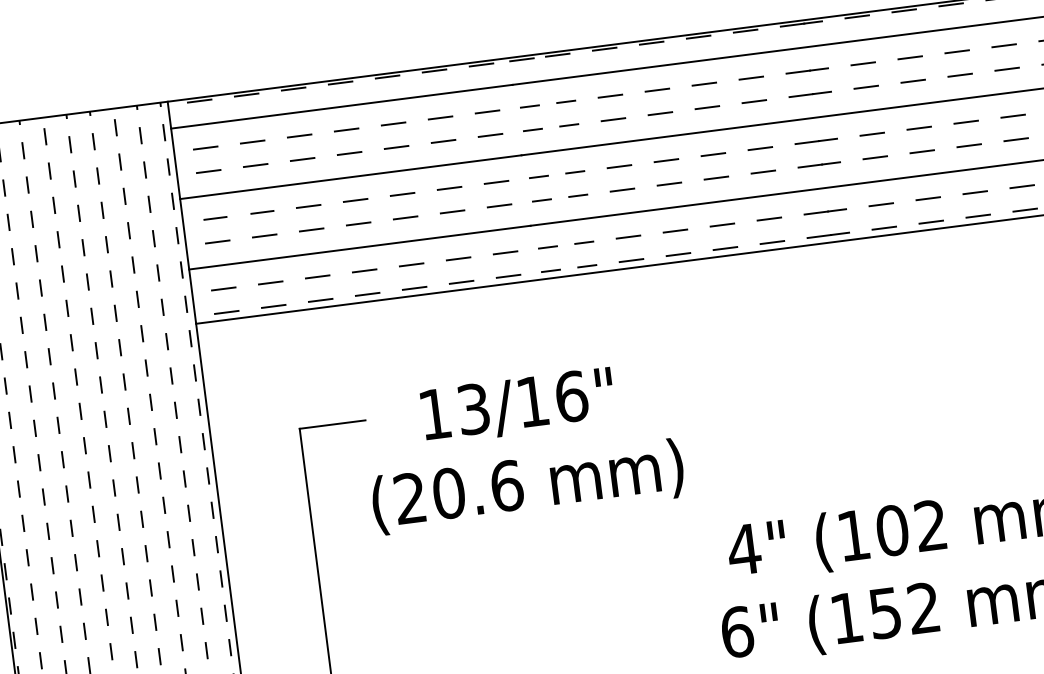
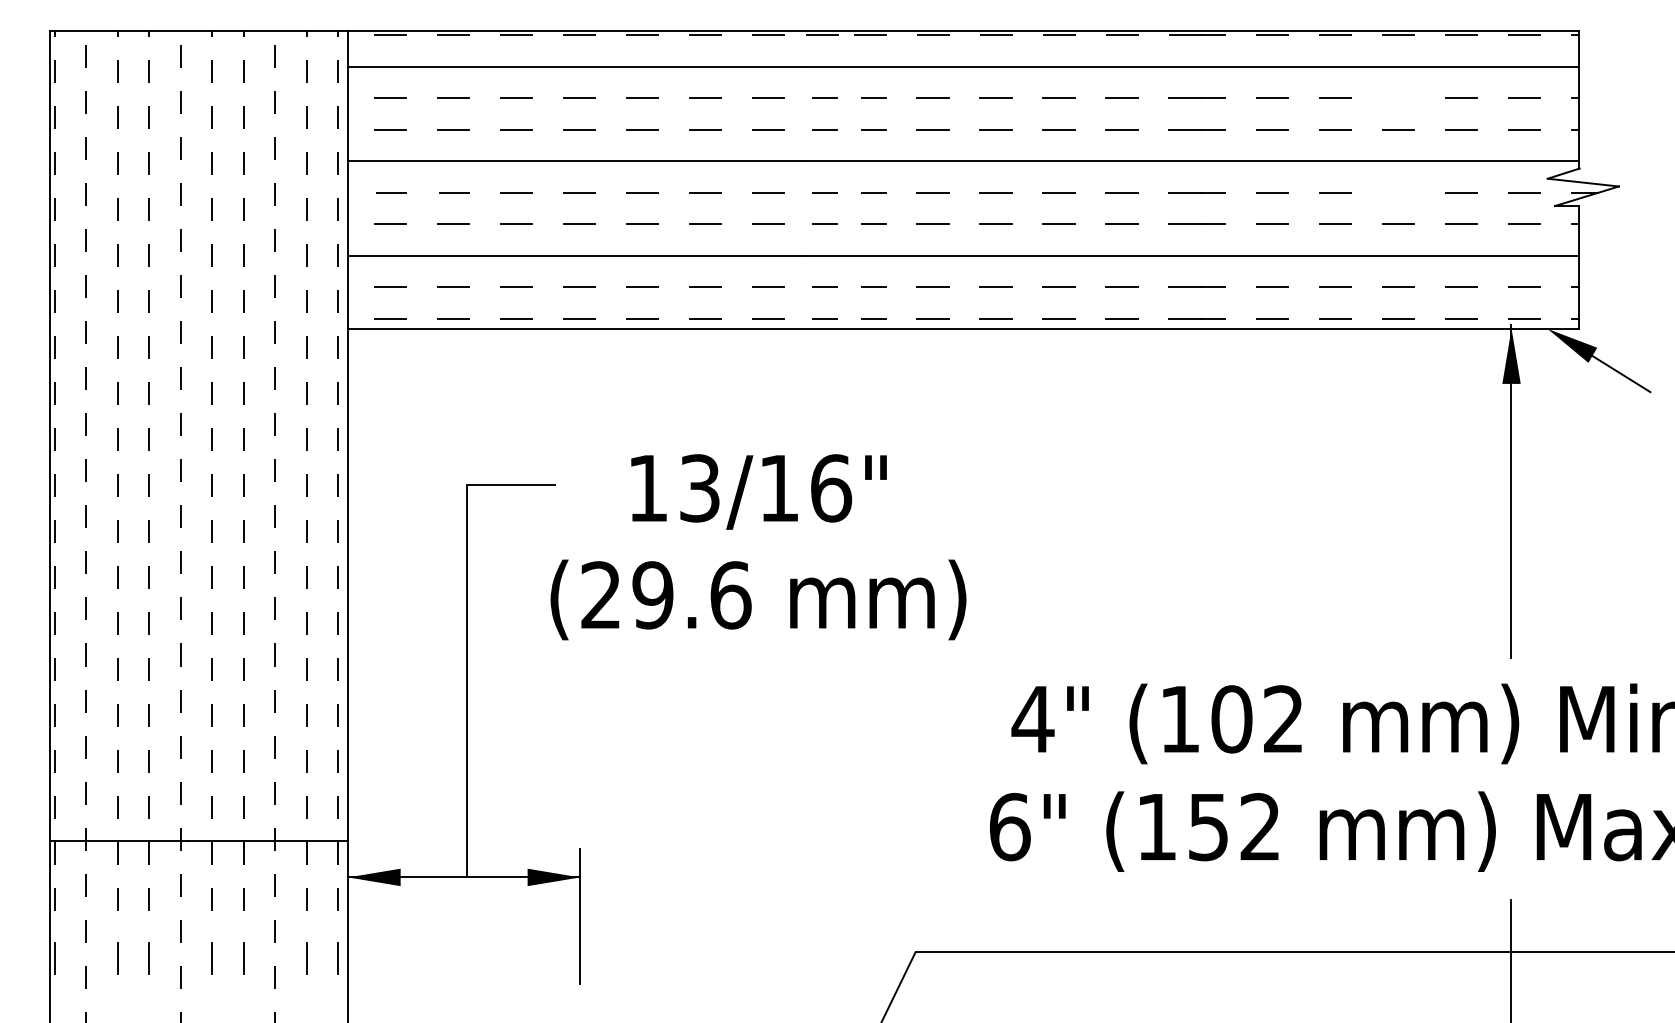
line: (957, 51) -> (1398, 98), removed
line: (966, 121) -> (1398, 192), removed
text: (448, 493) -> (652, 595), (20.6 -> (29.6

